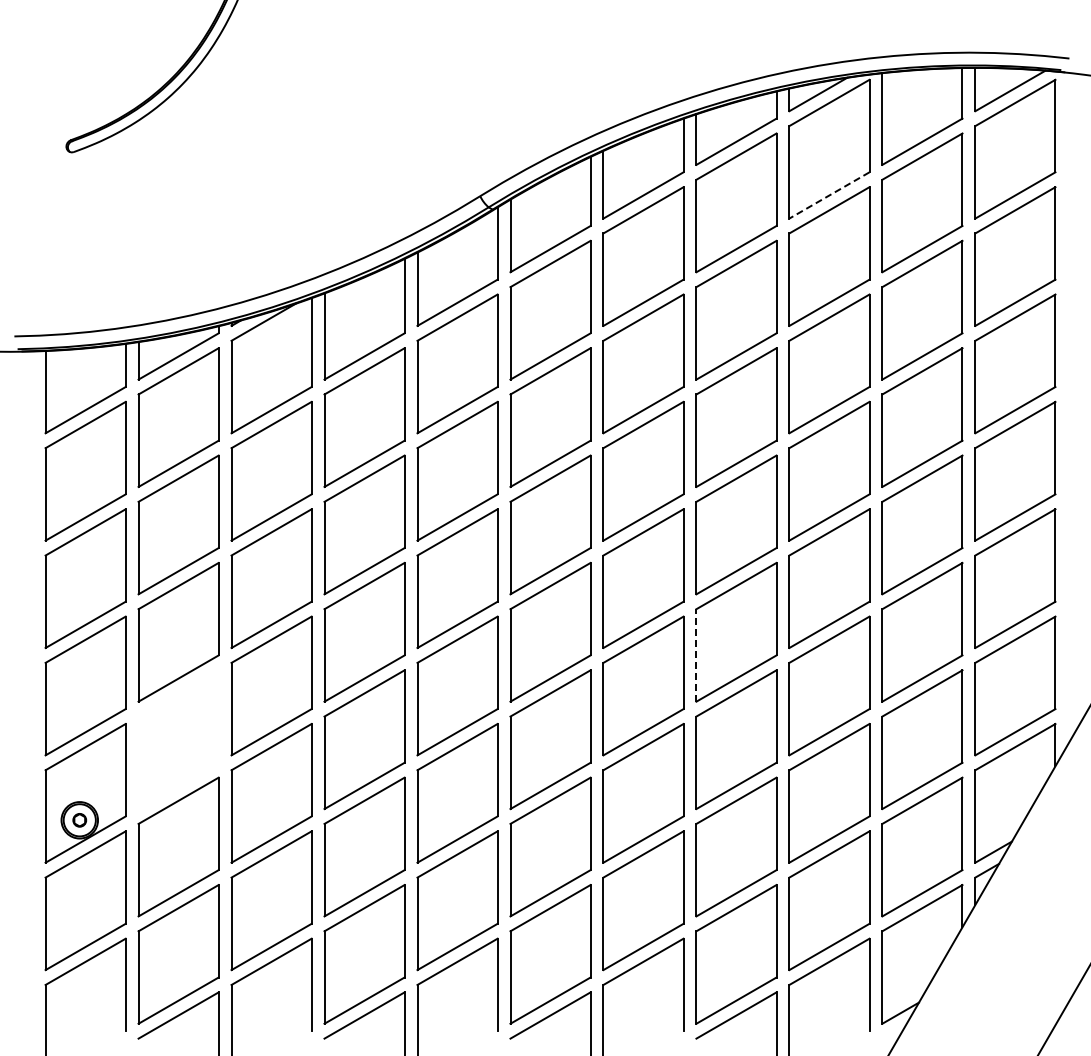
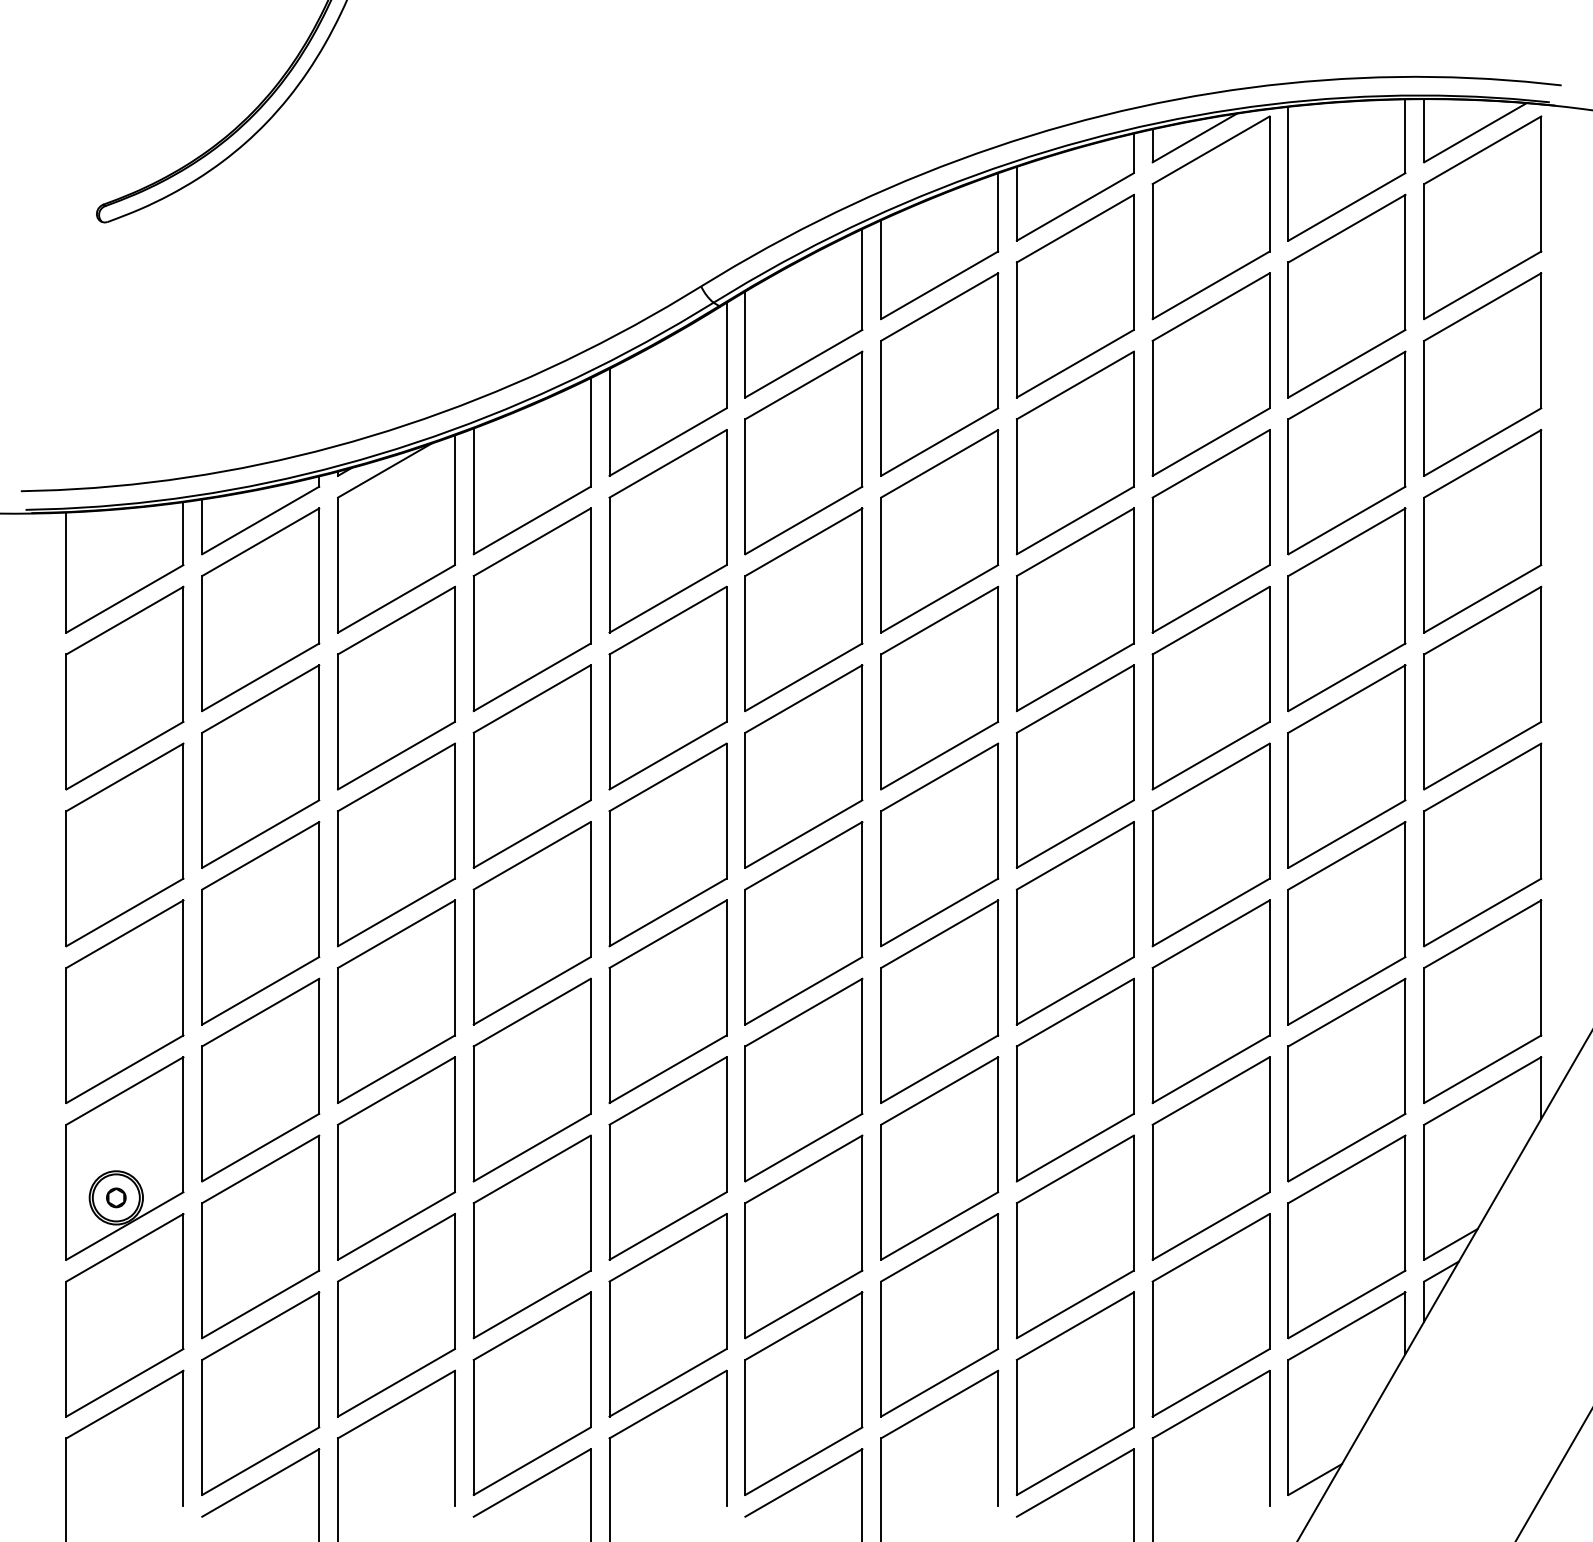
line: (829, 195) -> (1211, 285), dashed -> solid
line: (696, 654) -> (1017, 955), dashed -> solid
part: (178, 739) -> (260, 1079), added

